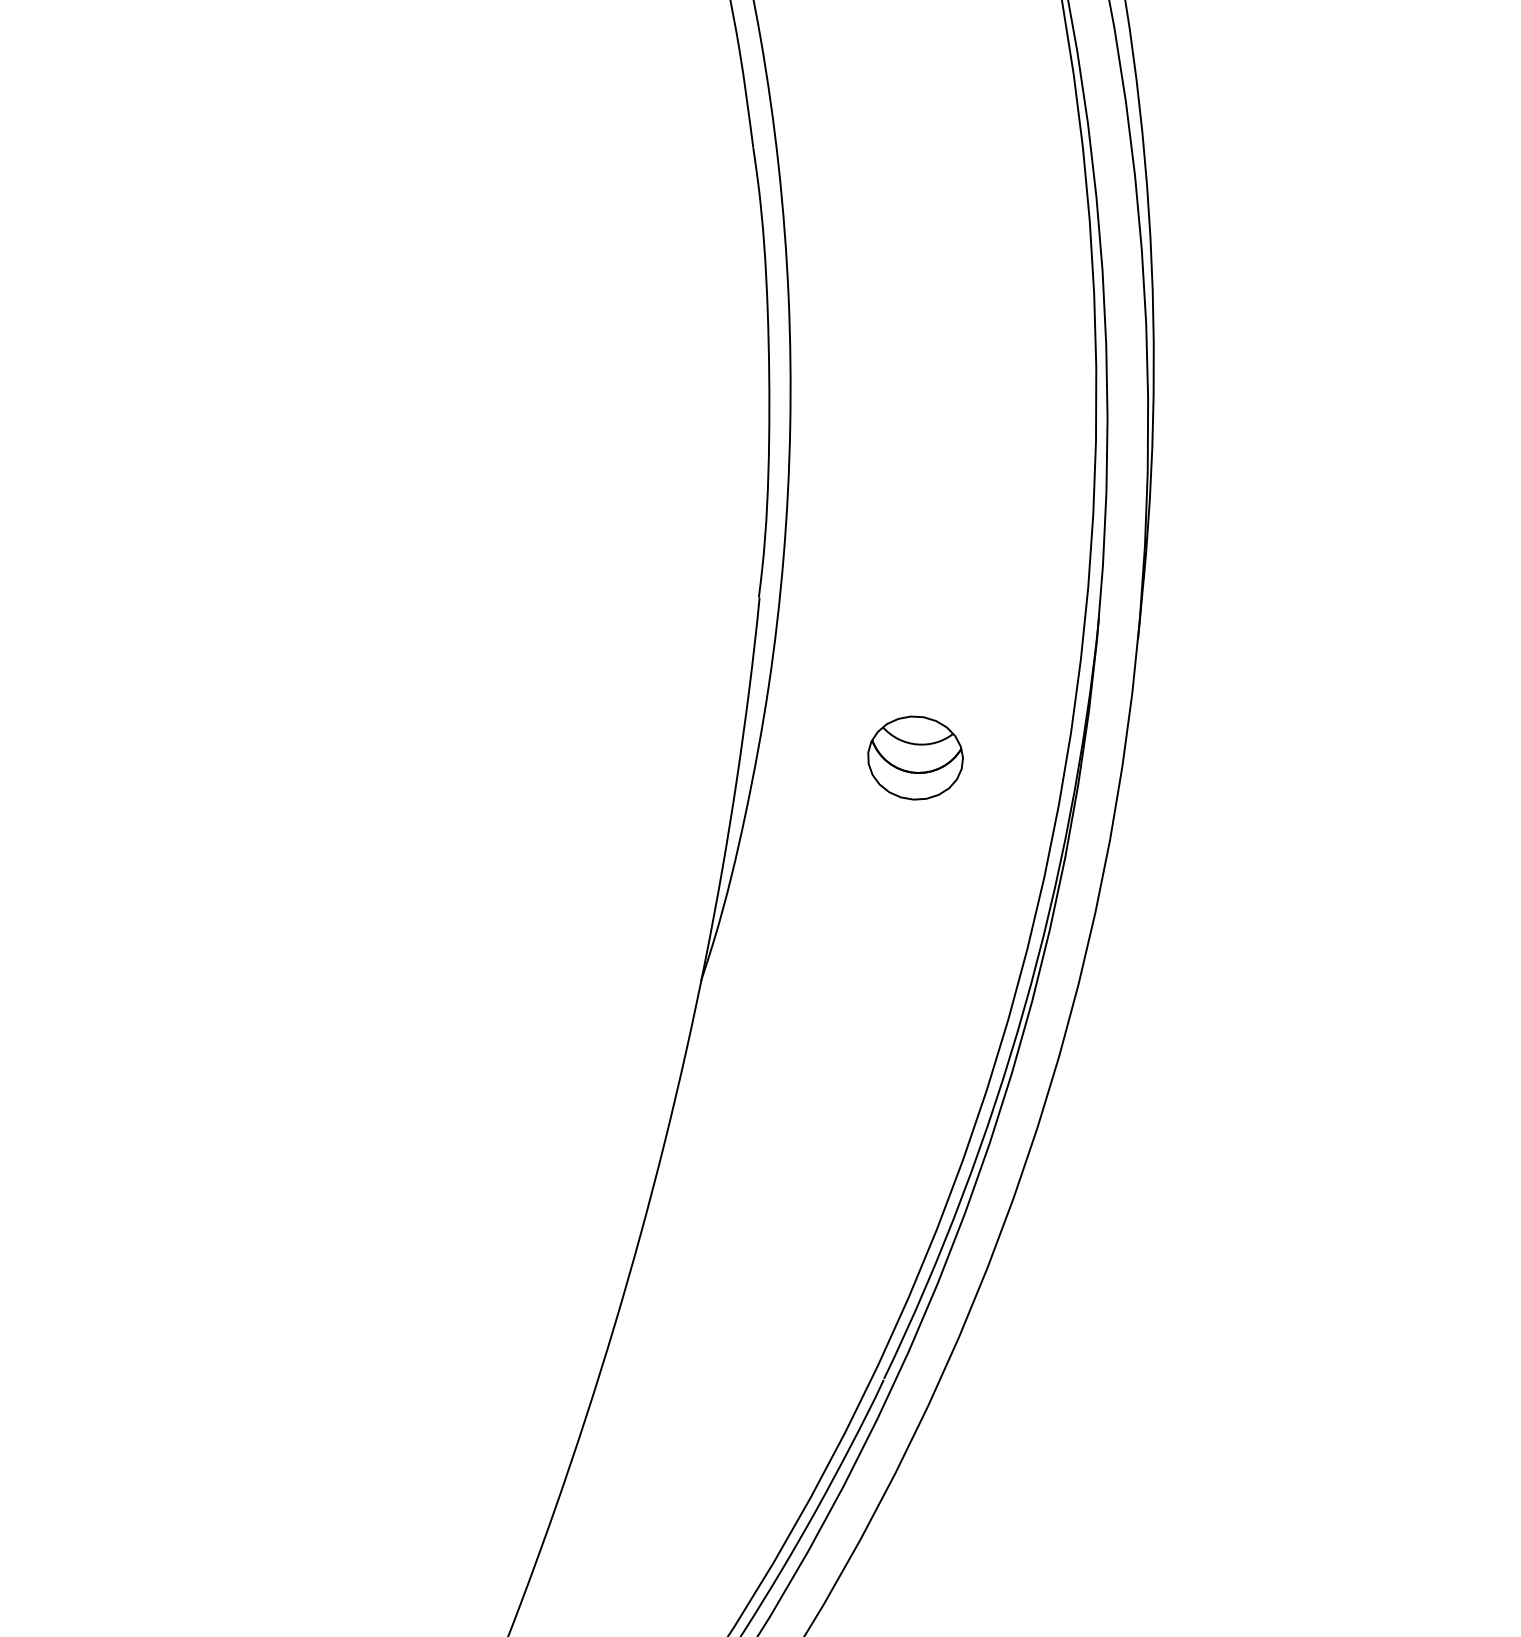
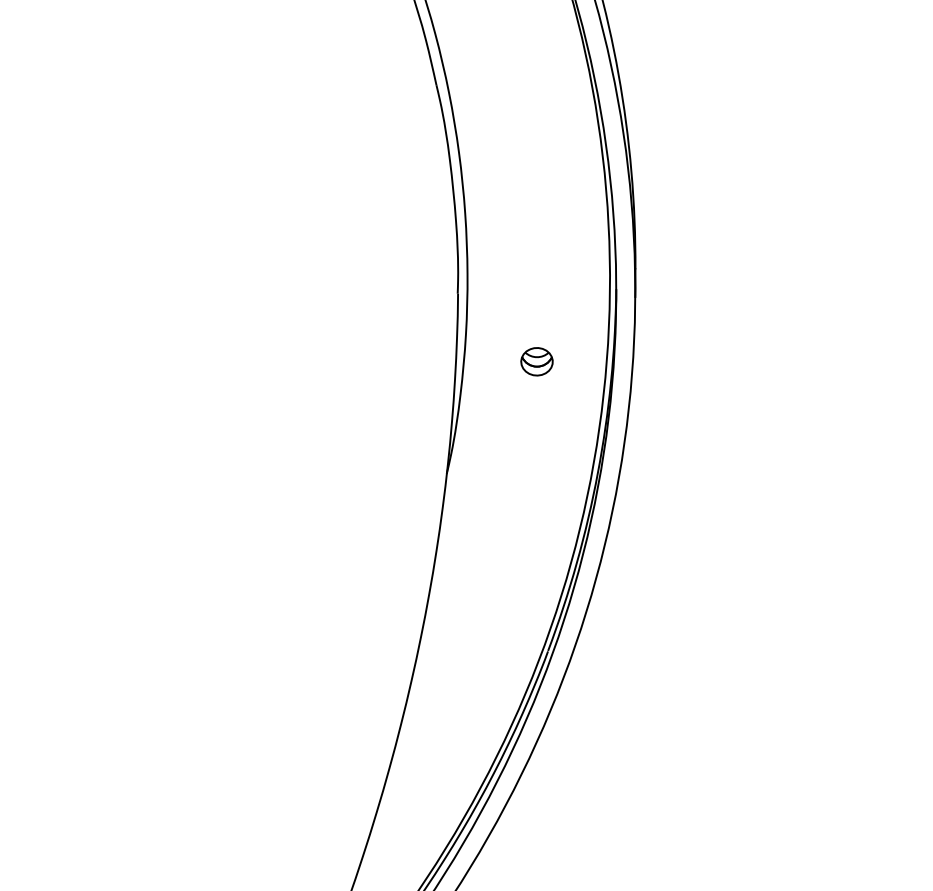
part: (914, 757) -> (536, 361), size x0.71

